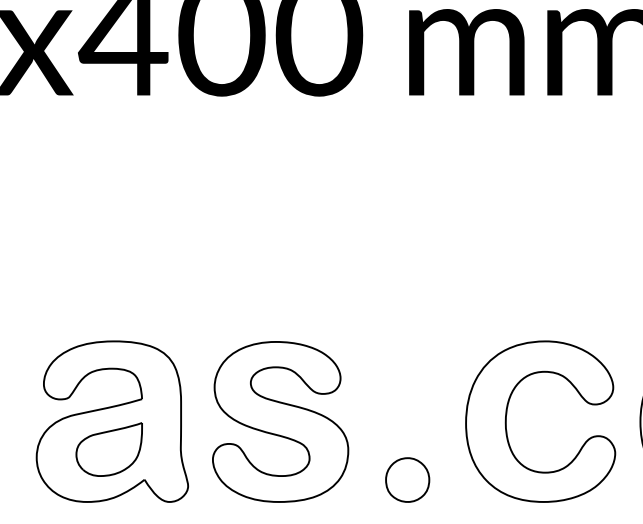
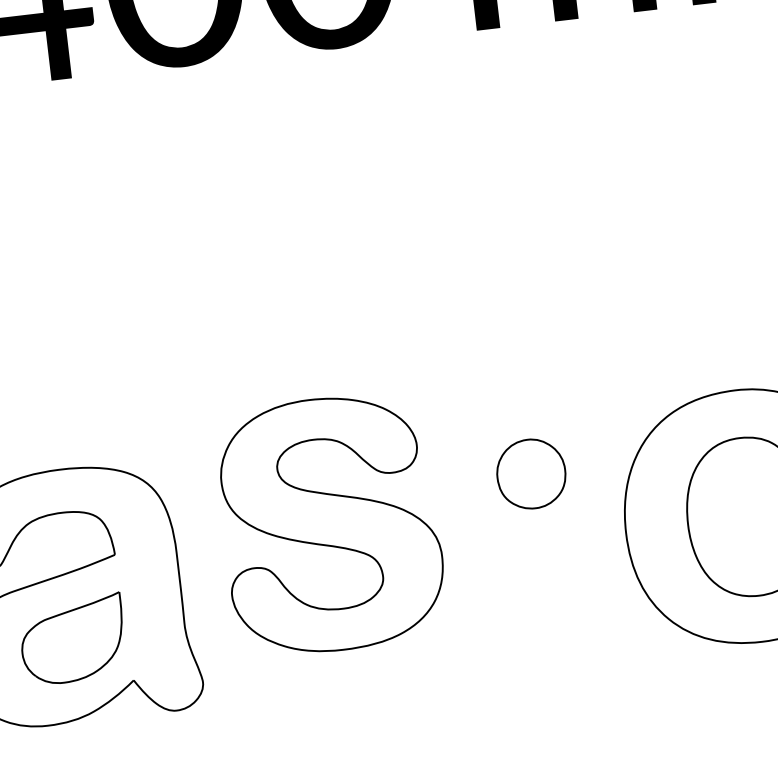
part: (280, 421) -> (330, 523), moved
part: (407, 479) -> (530, 473), moved

